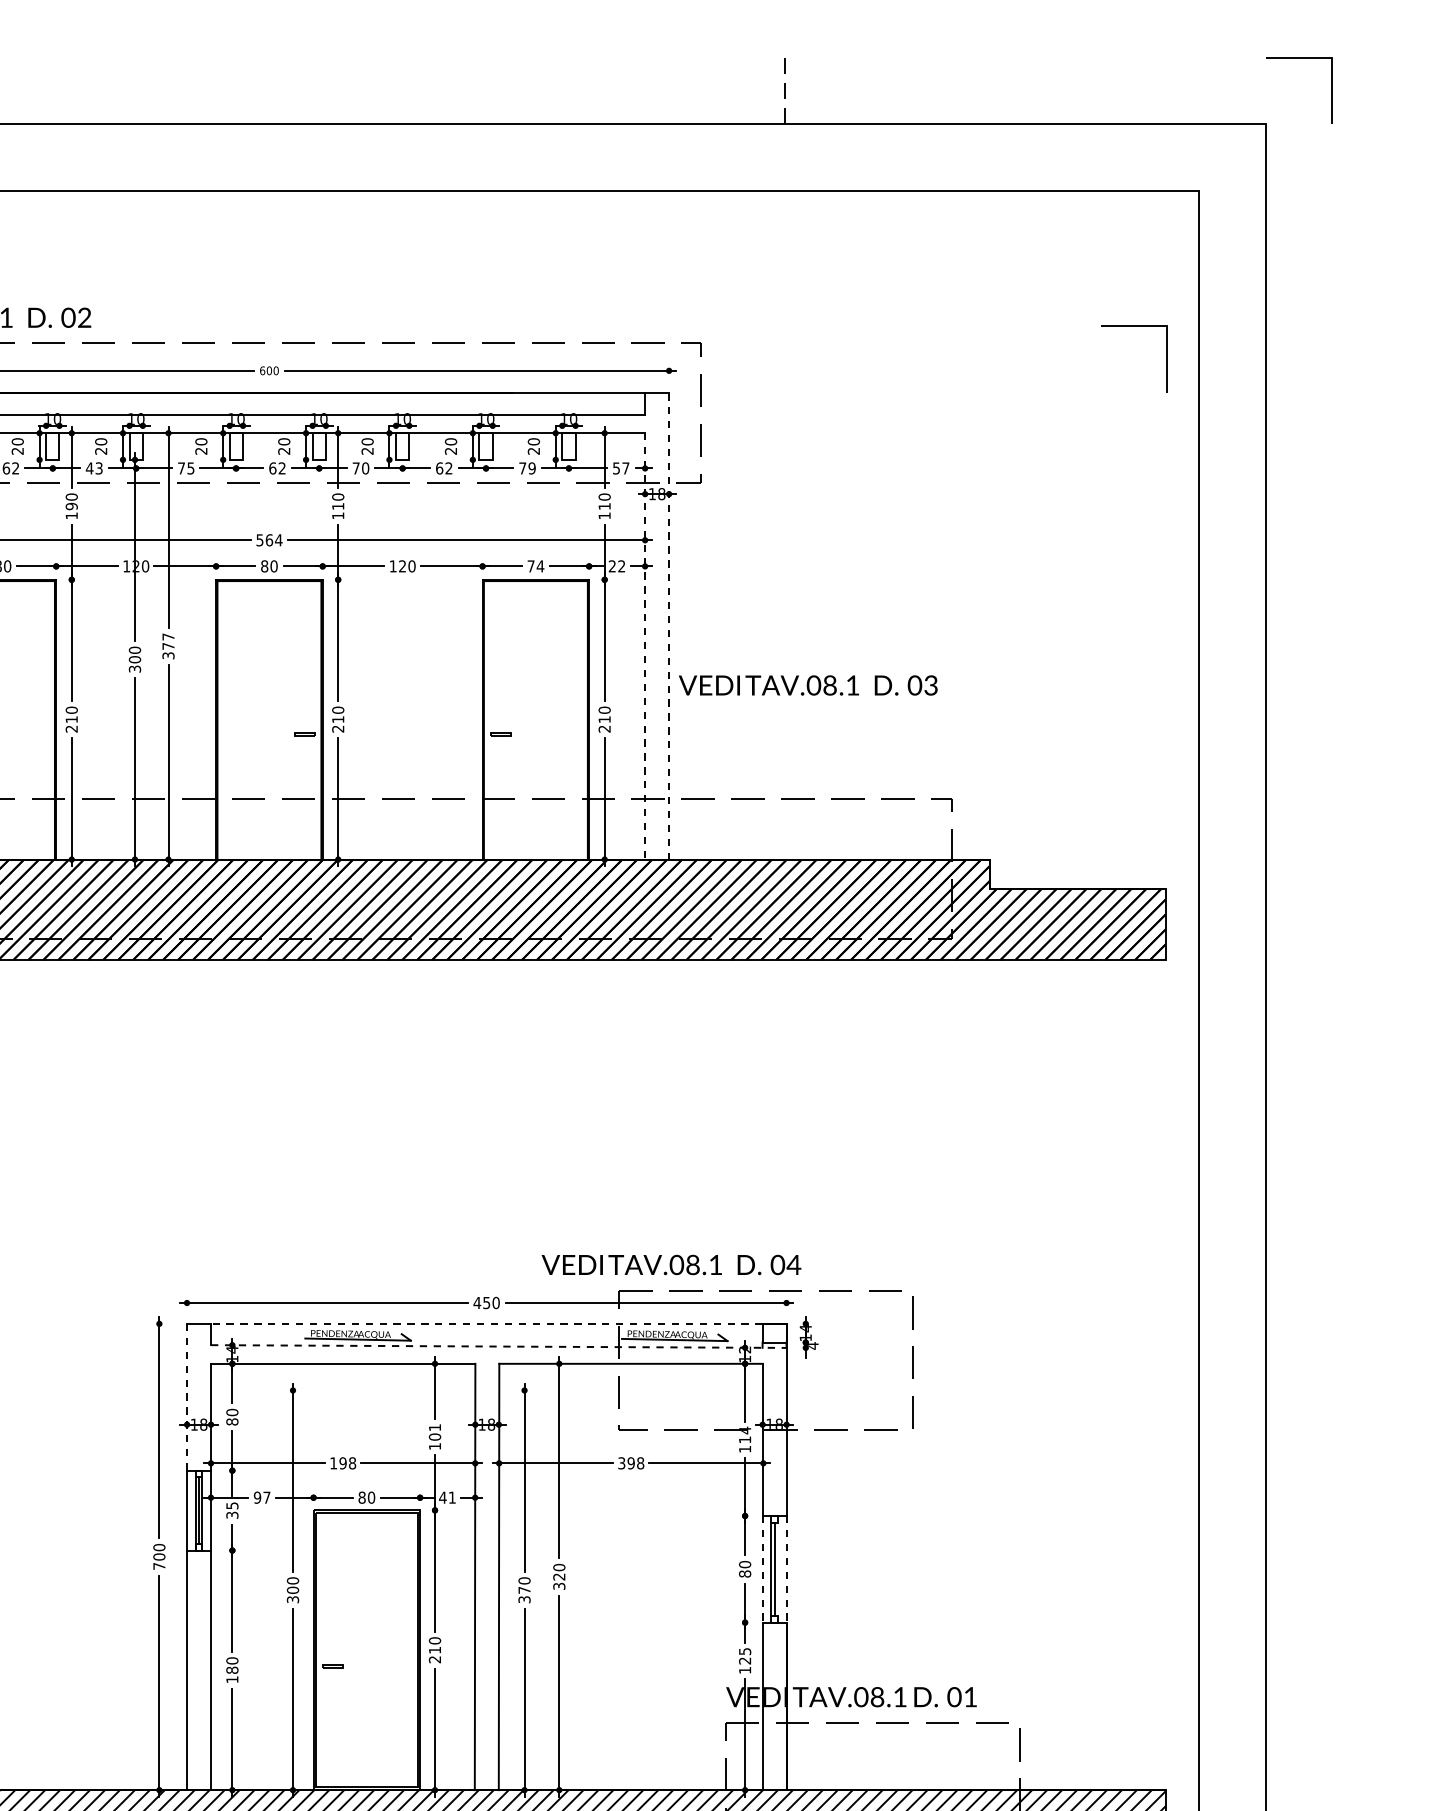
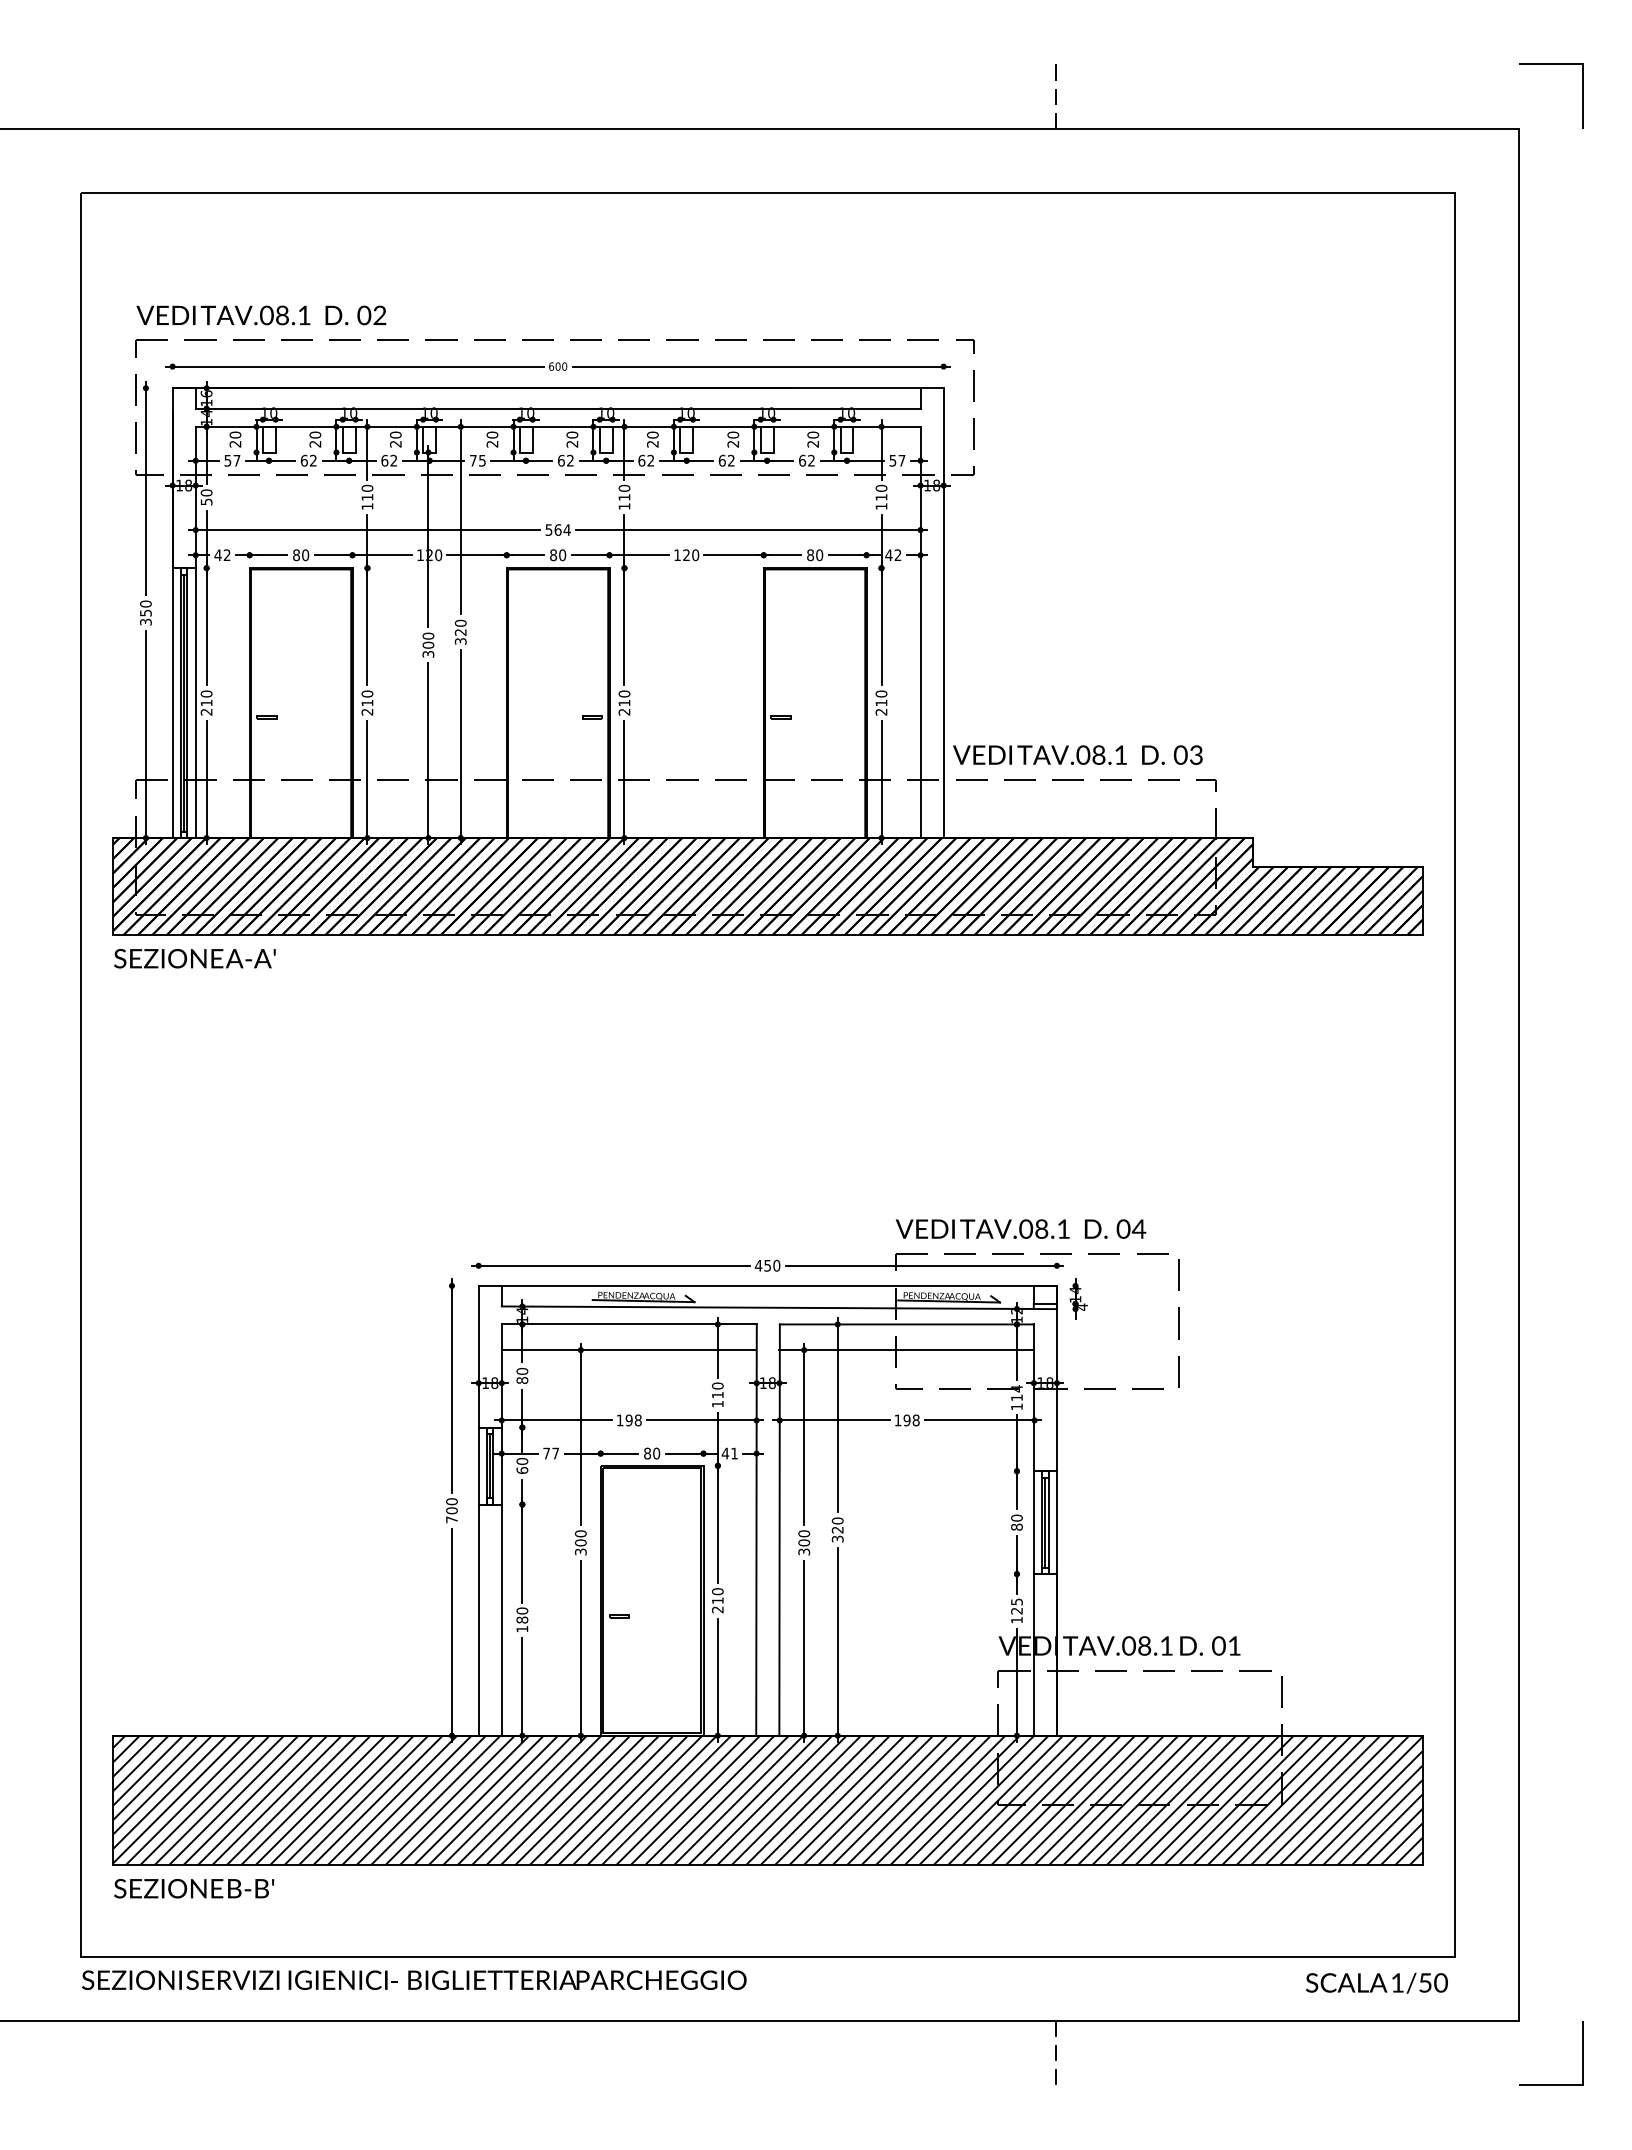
line: (1134, 326) -> (1392, 323), removed
text: (94, 468) -> (389, 460), 43 -> 62
text: (361, 468) -> (646, 460), 70 -> 62
text: (527, 468) -> (807, 460), 79 -> 62
text: (71, 506) -> (367, 497), 190 -> 110
text: (611, 565) -> (888, 554), 22 -> 42
text: (536, 566) -> (815, 555), 74 -> 80
line: (668, 626) -> (943, 613), dashed -> solid
text: (168, 641) -> (460, 627), 377 -> 320
line: (645, 646) -> (920, 632), dashed -> solid
text: (807, 684) -> (1077, 754), moved
text: (671, 1264) -> (1020, 1228), moved
line: (486, 1323) -> (767, 1285), dashed -> solid
line: (498, 1346) -> (779, 1307), dashed -> solid
line: (342, 1390) -> (628, 1350), added
line: (630, 1390) -> (906, 1350), added
line: (186, 1397) -> (478, 1356), dashed -> solid
text: (434, 1432) -> (717, 1390), 101 -> 110
text: (621, 1463) -> (897, 1420), 398 -> 198
text: (257, 1497) -> (546, 1453), 97 -> 77
text: (232, 1510) -> (522, 1465), 35 -> 60
line: (777, 1569) -> (1048, 1522), added
line: (762, 1570) -> (1033, 1523), dashed -> solid
line: (786, 1570) -> (1056, 1523), dashed -> solid
text: (524, 1589) -> (804, 1542), 370 -> 300

